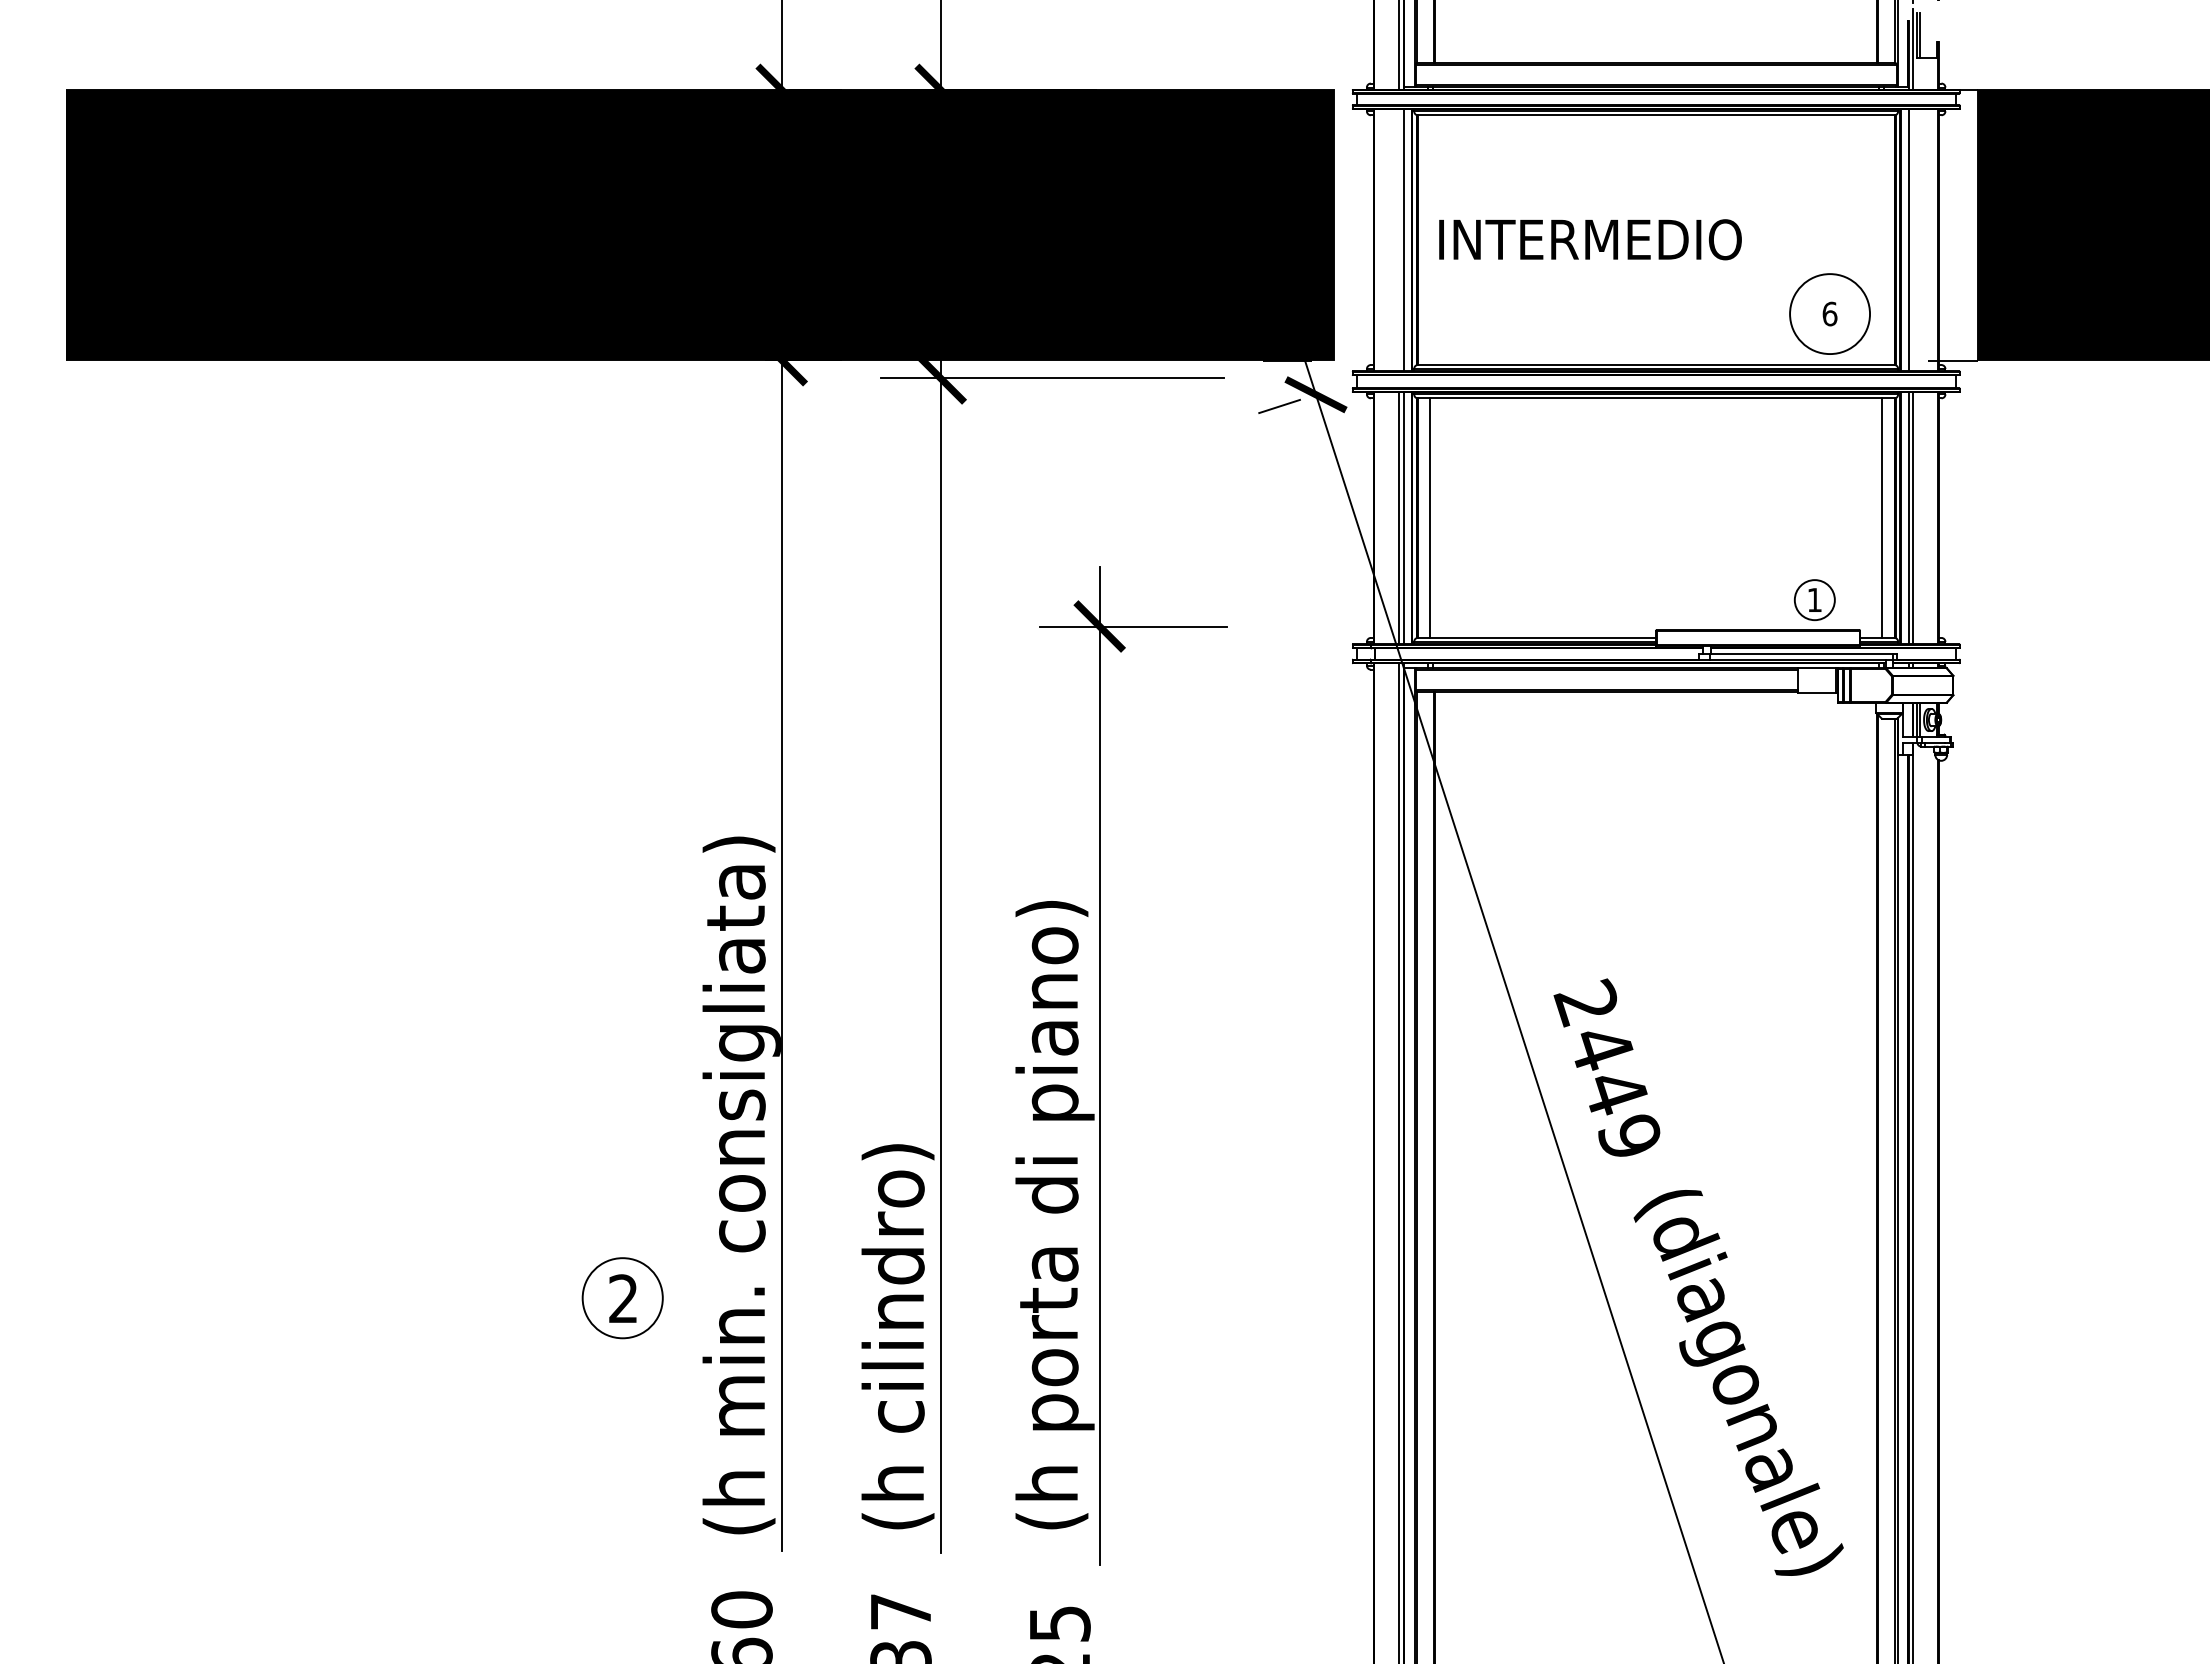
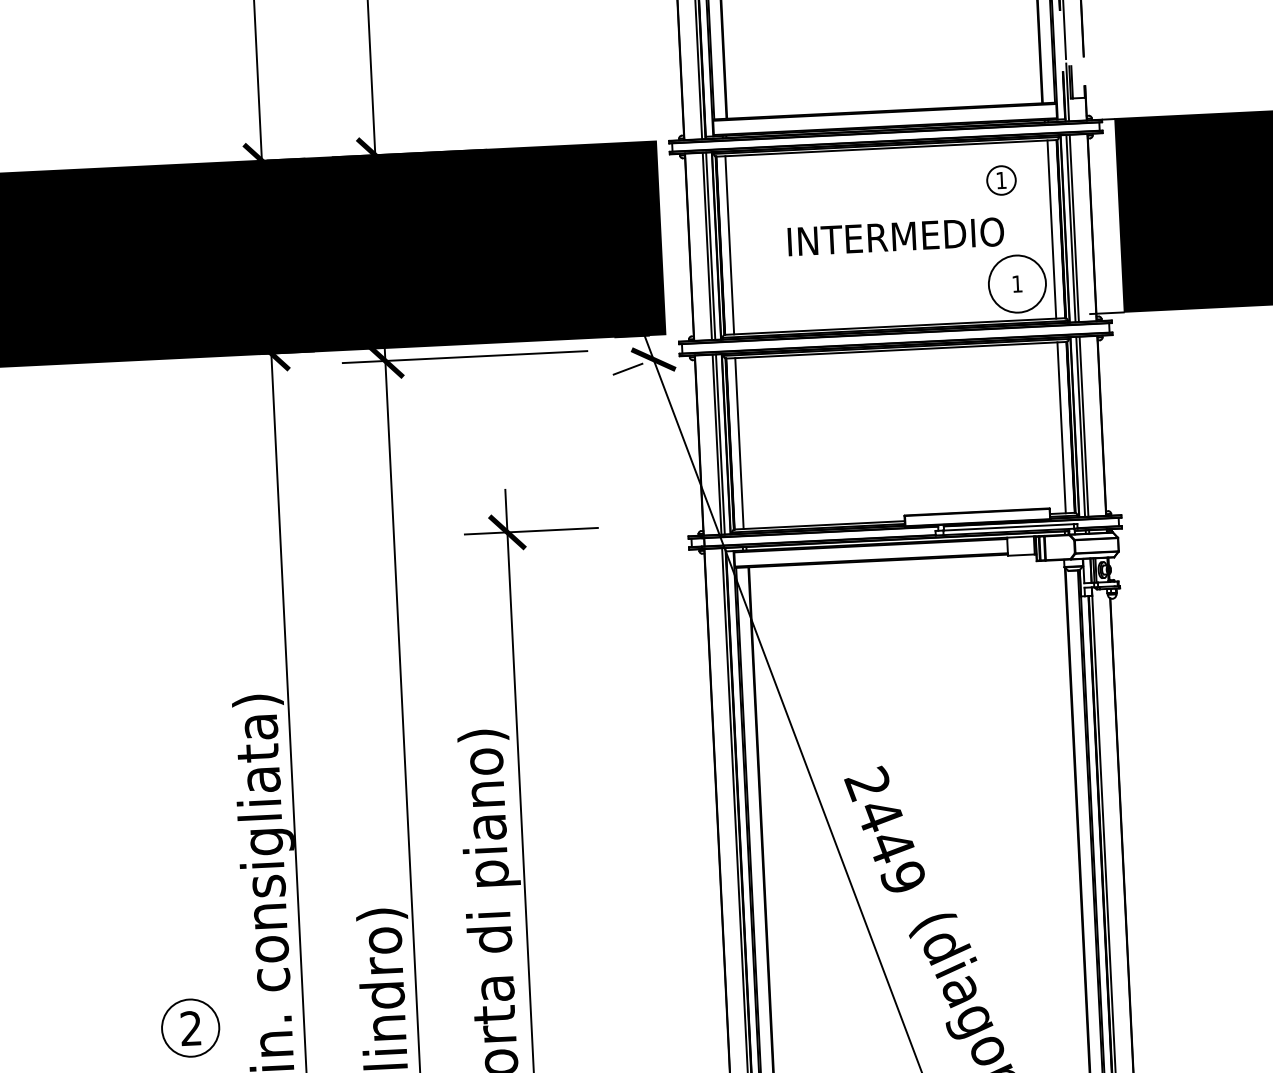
line: (1398, 239) -> (707, 245), added
text: (1590, 239) -> (896, 236), moved
line: (1913, 239) -> (1074, 227), added
line: (1430, 240) -> (729, 245), added
line: (1881, 240) -> (1051, 229), added
text: (1829, 313) -> (1017, 283), 6 -> 1
part: (1814, 599) -> (1001, 180), moved

